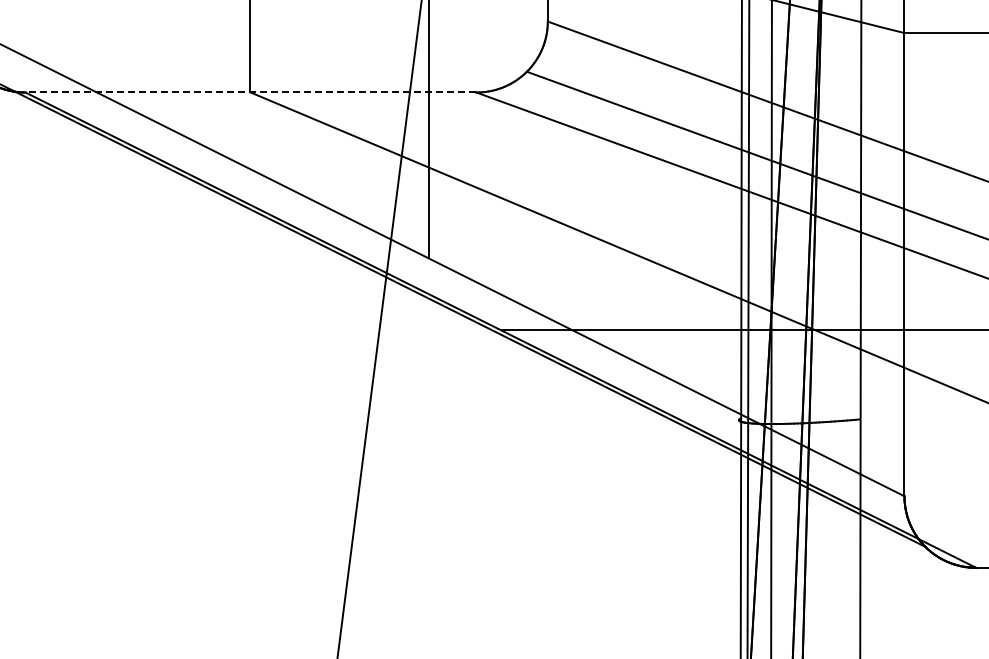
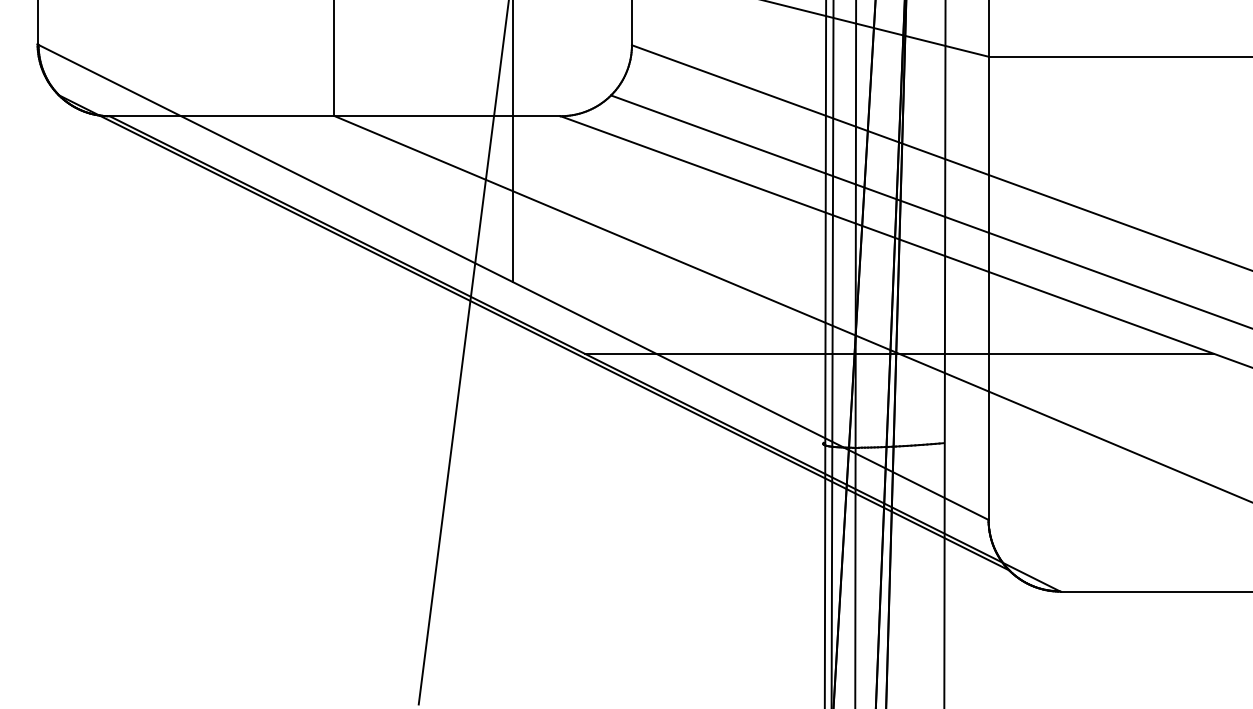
line: (250, 92) -> (334, 116), dashed -> solid

